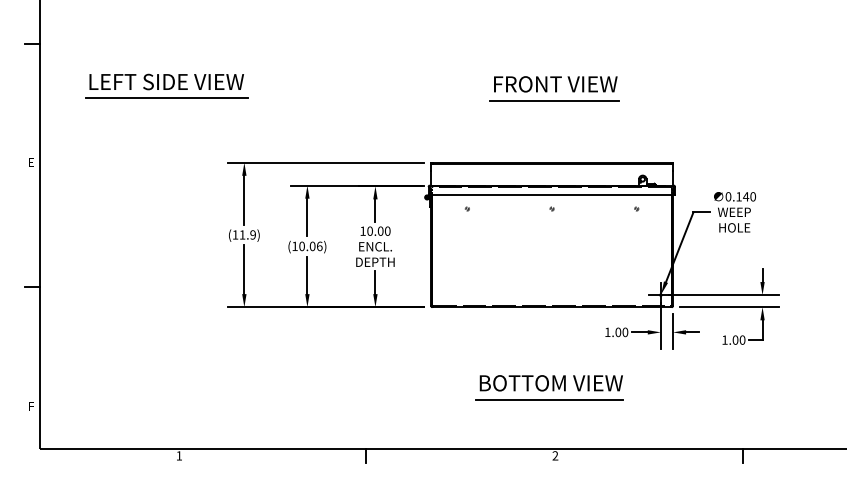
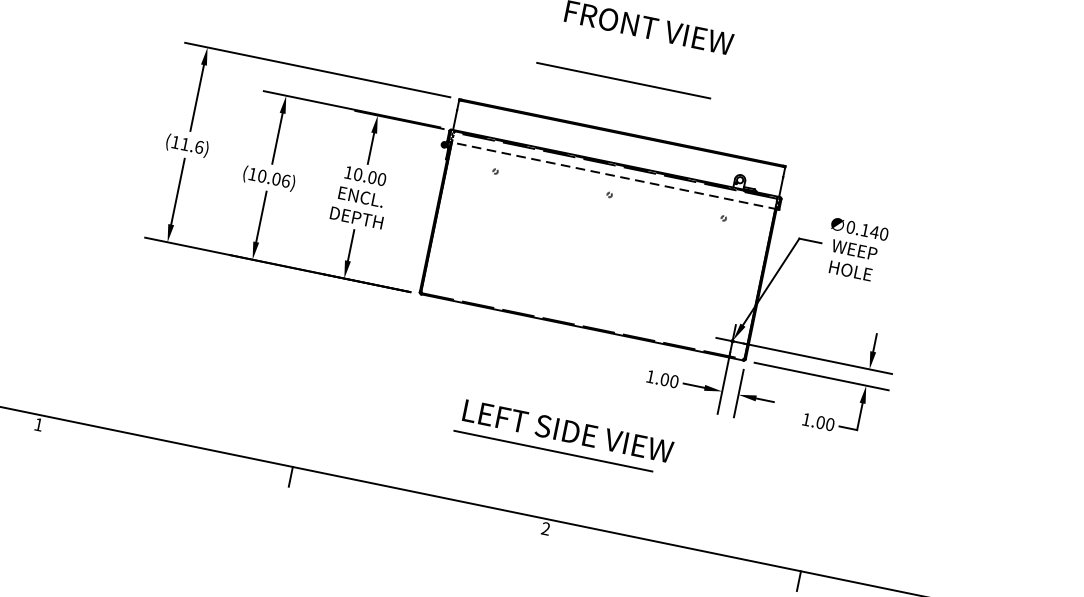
line: (554, 100) -> (623, 80), moved
line: (551, 194) -> (612, 175), solid -> dashed
text: (253, 234) -> (200, 146), (11.9) -> (11.6)
text: (557, 383) -> (568, 431), BOTTOM VIEW -> LEFT SIDE VIEW

